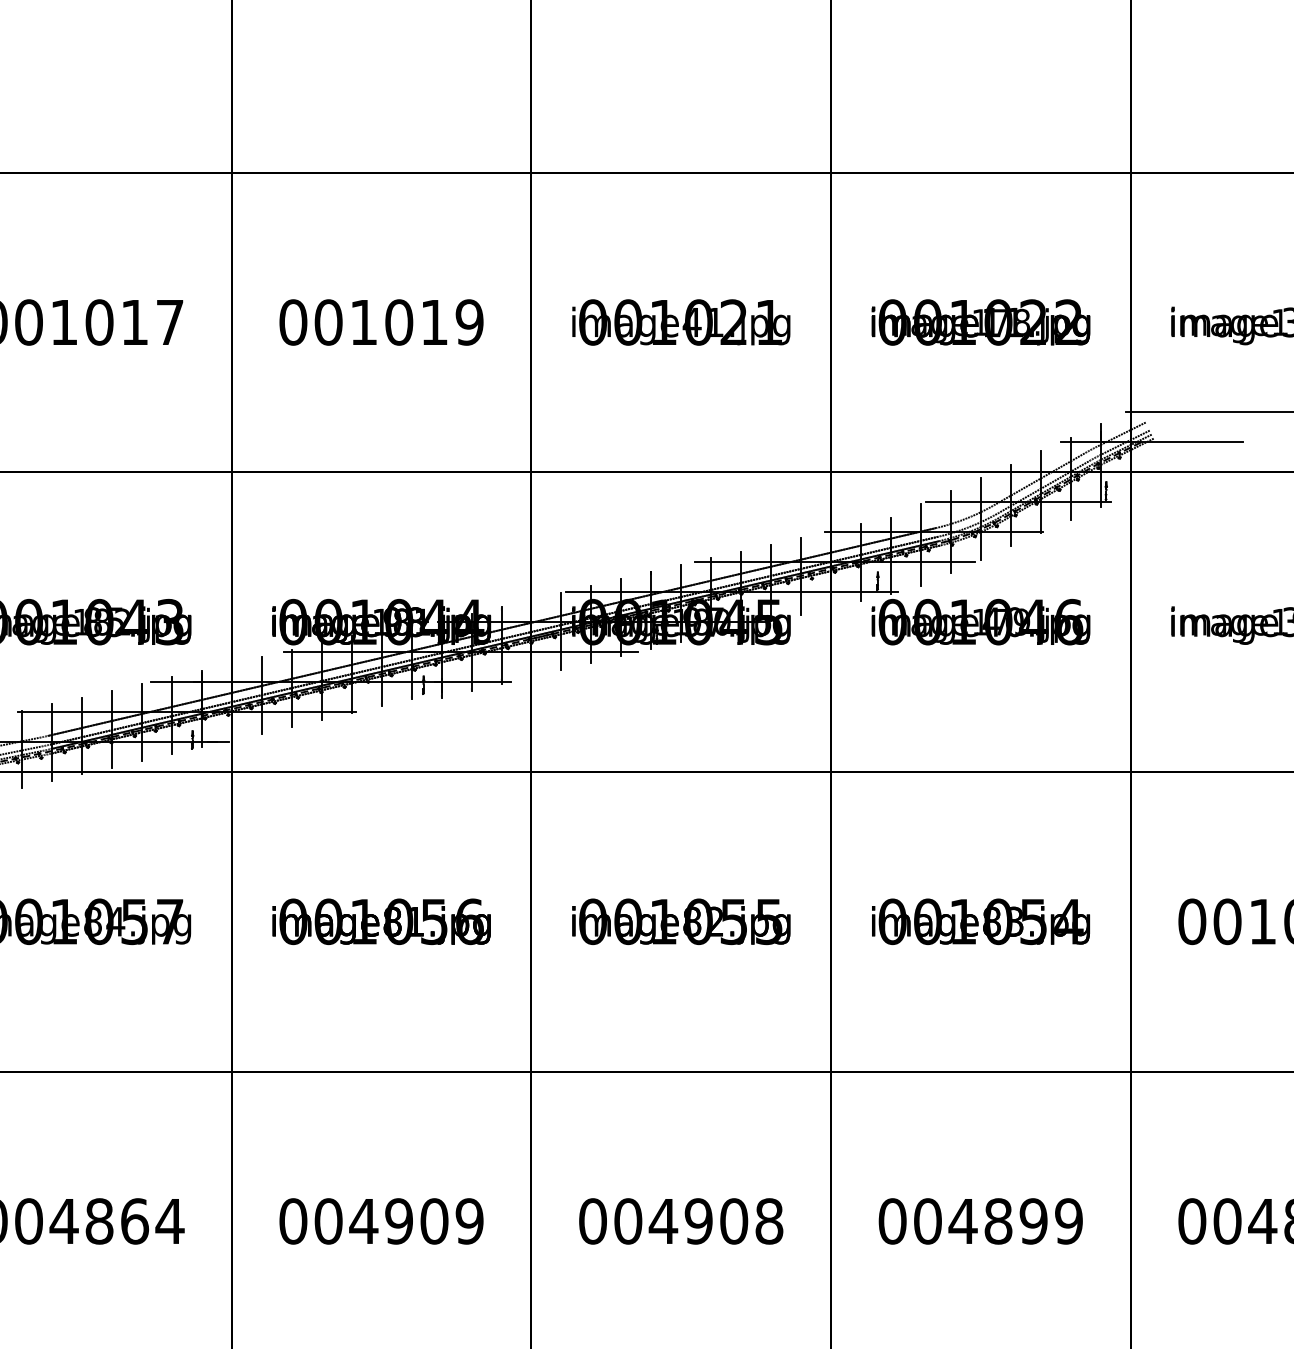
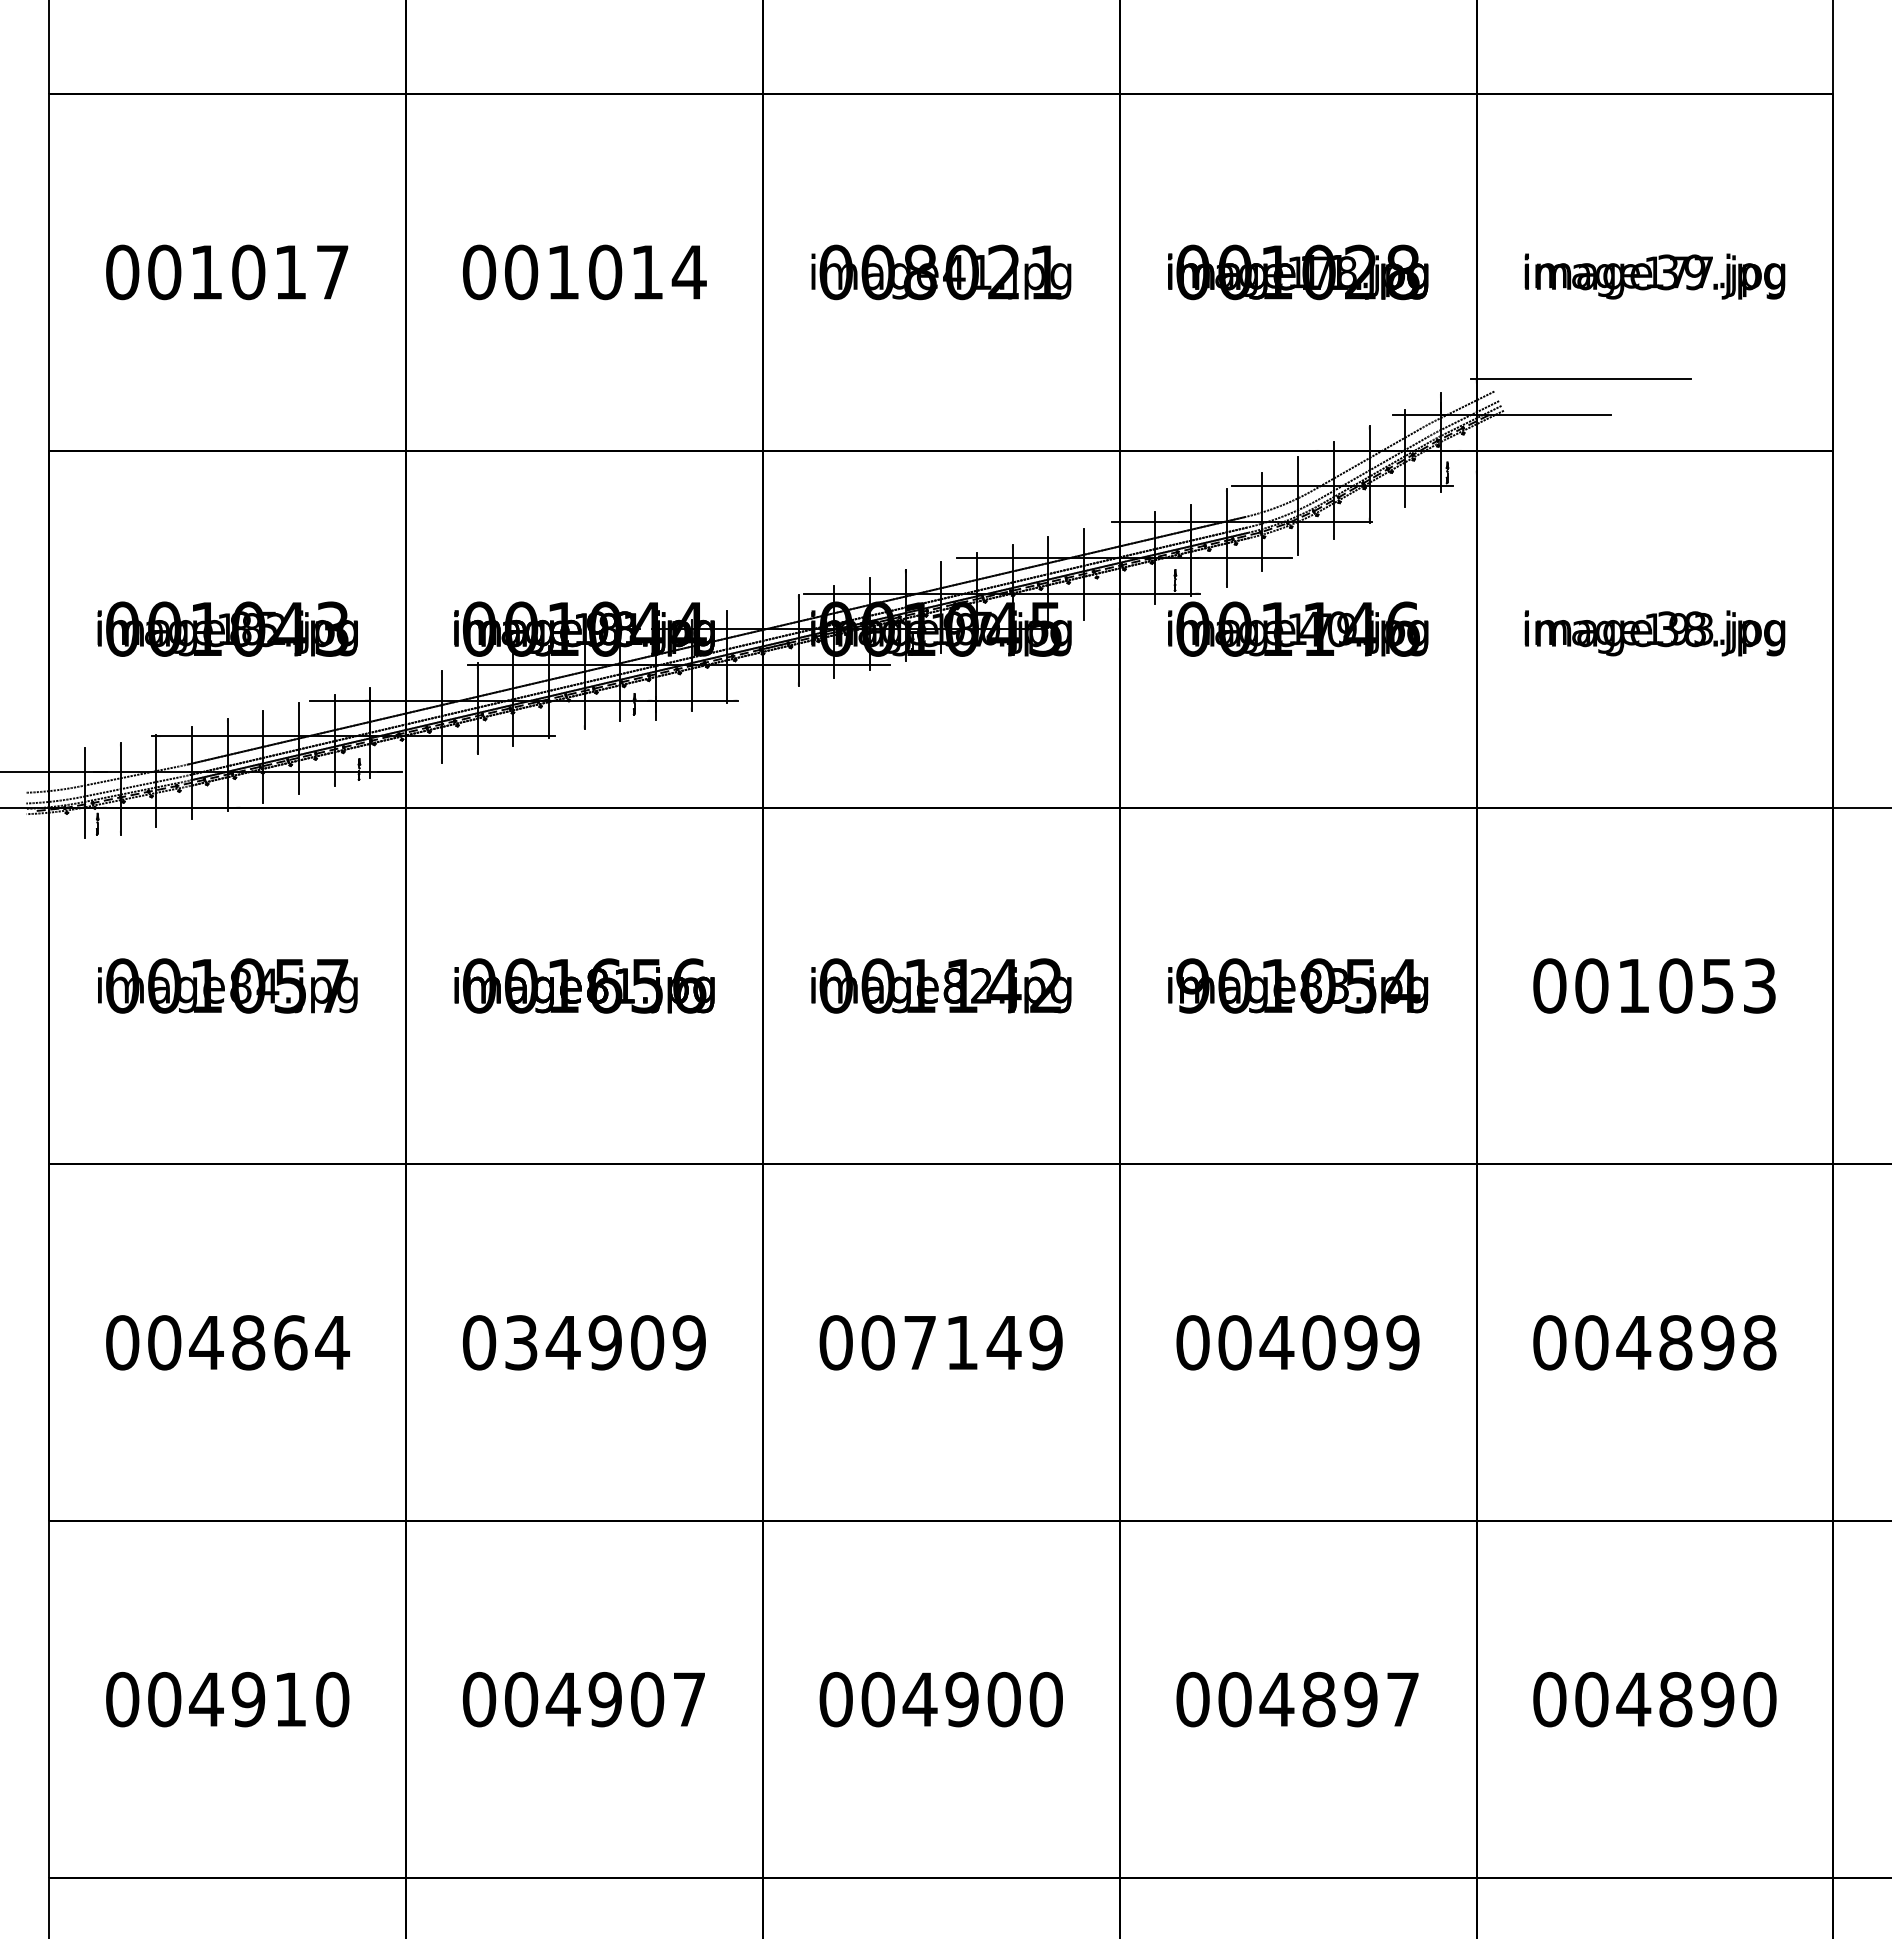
text: (468, 322) -> (688, 272), 001019 -> 001014
text: (662, 322) -> (919, 272), 001021 -> 008021
text: (1069, 322) -> (1403, 272), 001022 -> 001028
text: (998, 621) -> (1318, 628), 001046 -> 001146
text: (399, 921) -> (605, 985), 001056 -> 001656
text: (733, 921) -> (1003, 985), 001055 -> 001142
text: (892, 921) -> (1192, 985), 001054 -> 901054
text: (328, 1221) -> (521, 1342), 004909 -> 034909
text: (715, 1221) -> (982, 1342), 004908 -> 007149
text: (998, 1221) -> (1318, 1342), 004899 -> 004099

